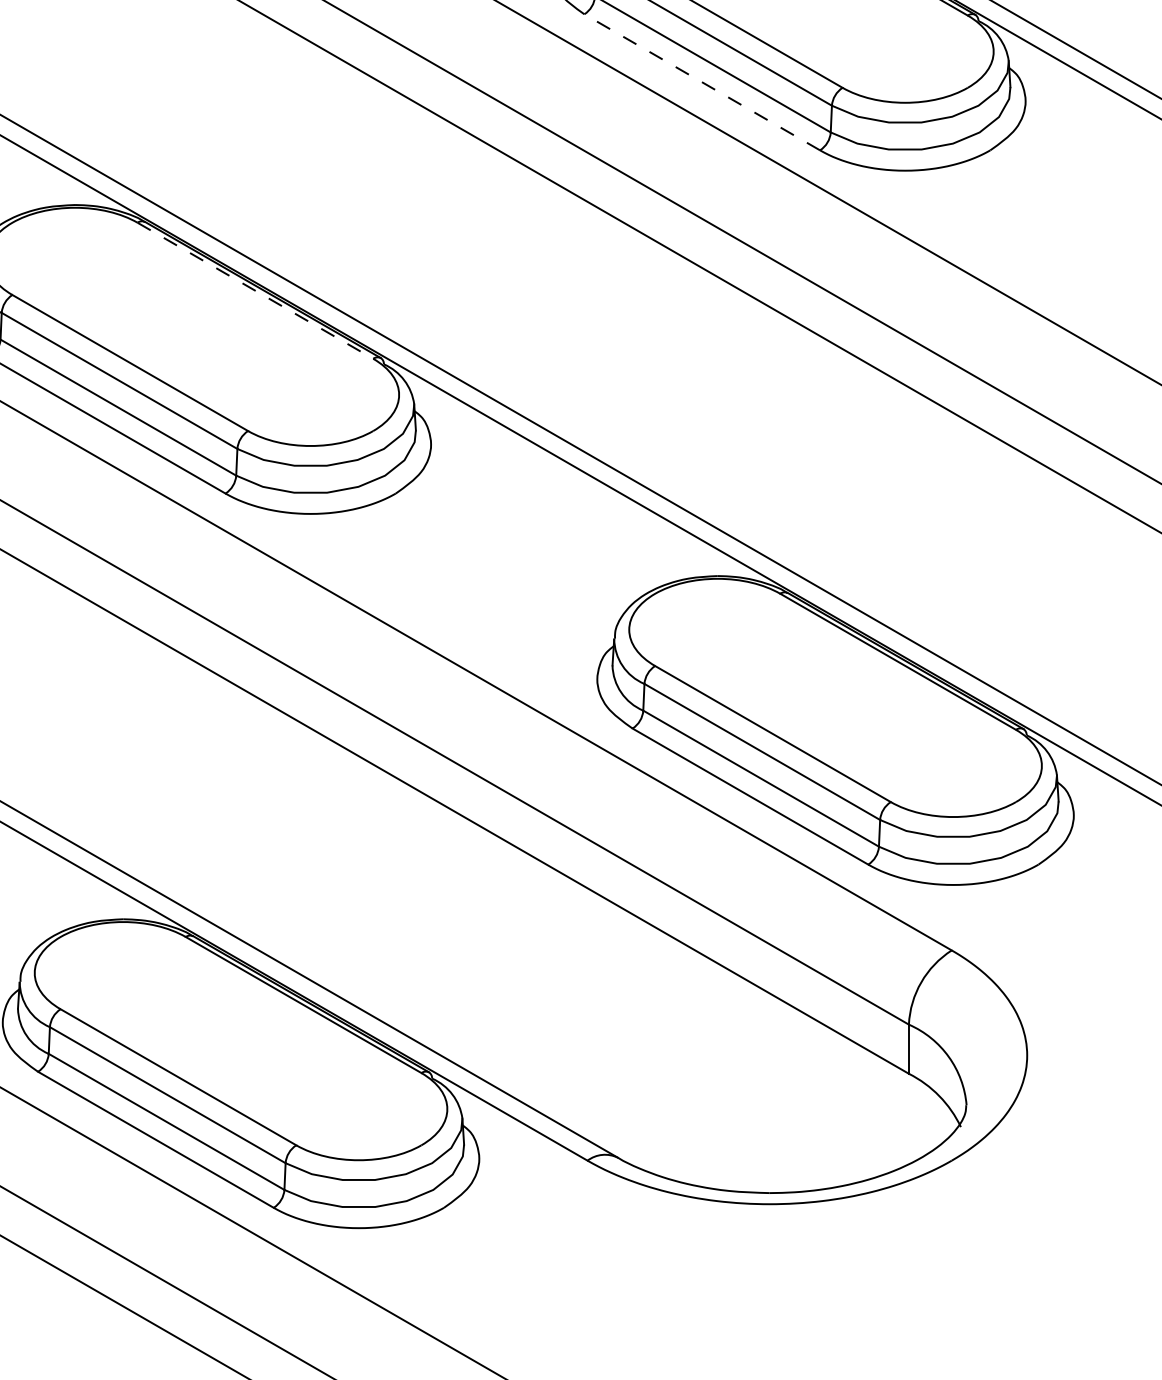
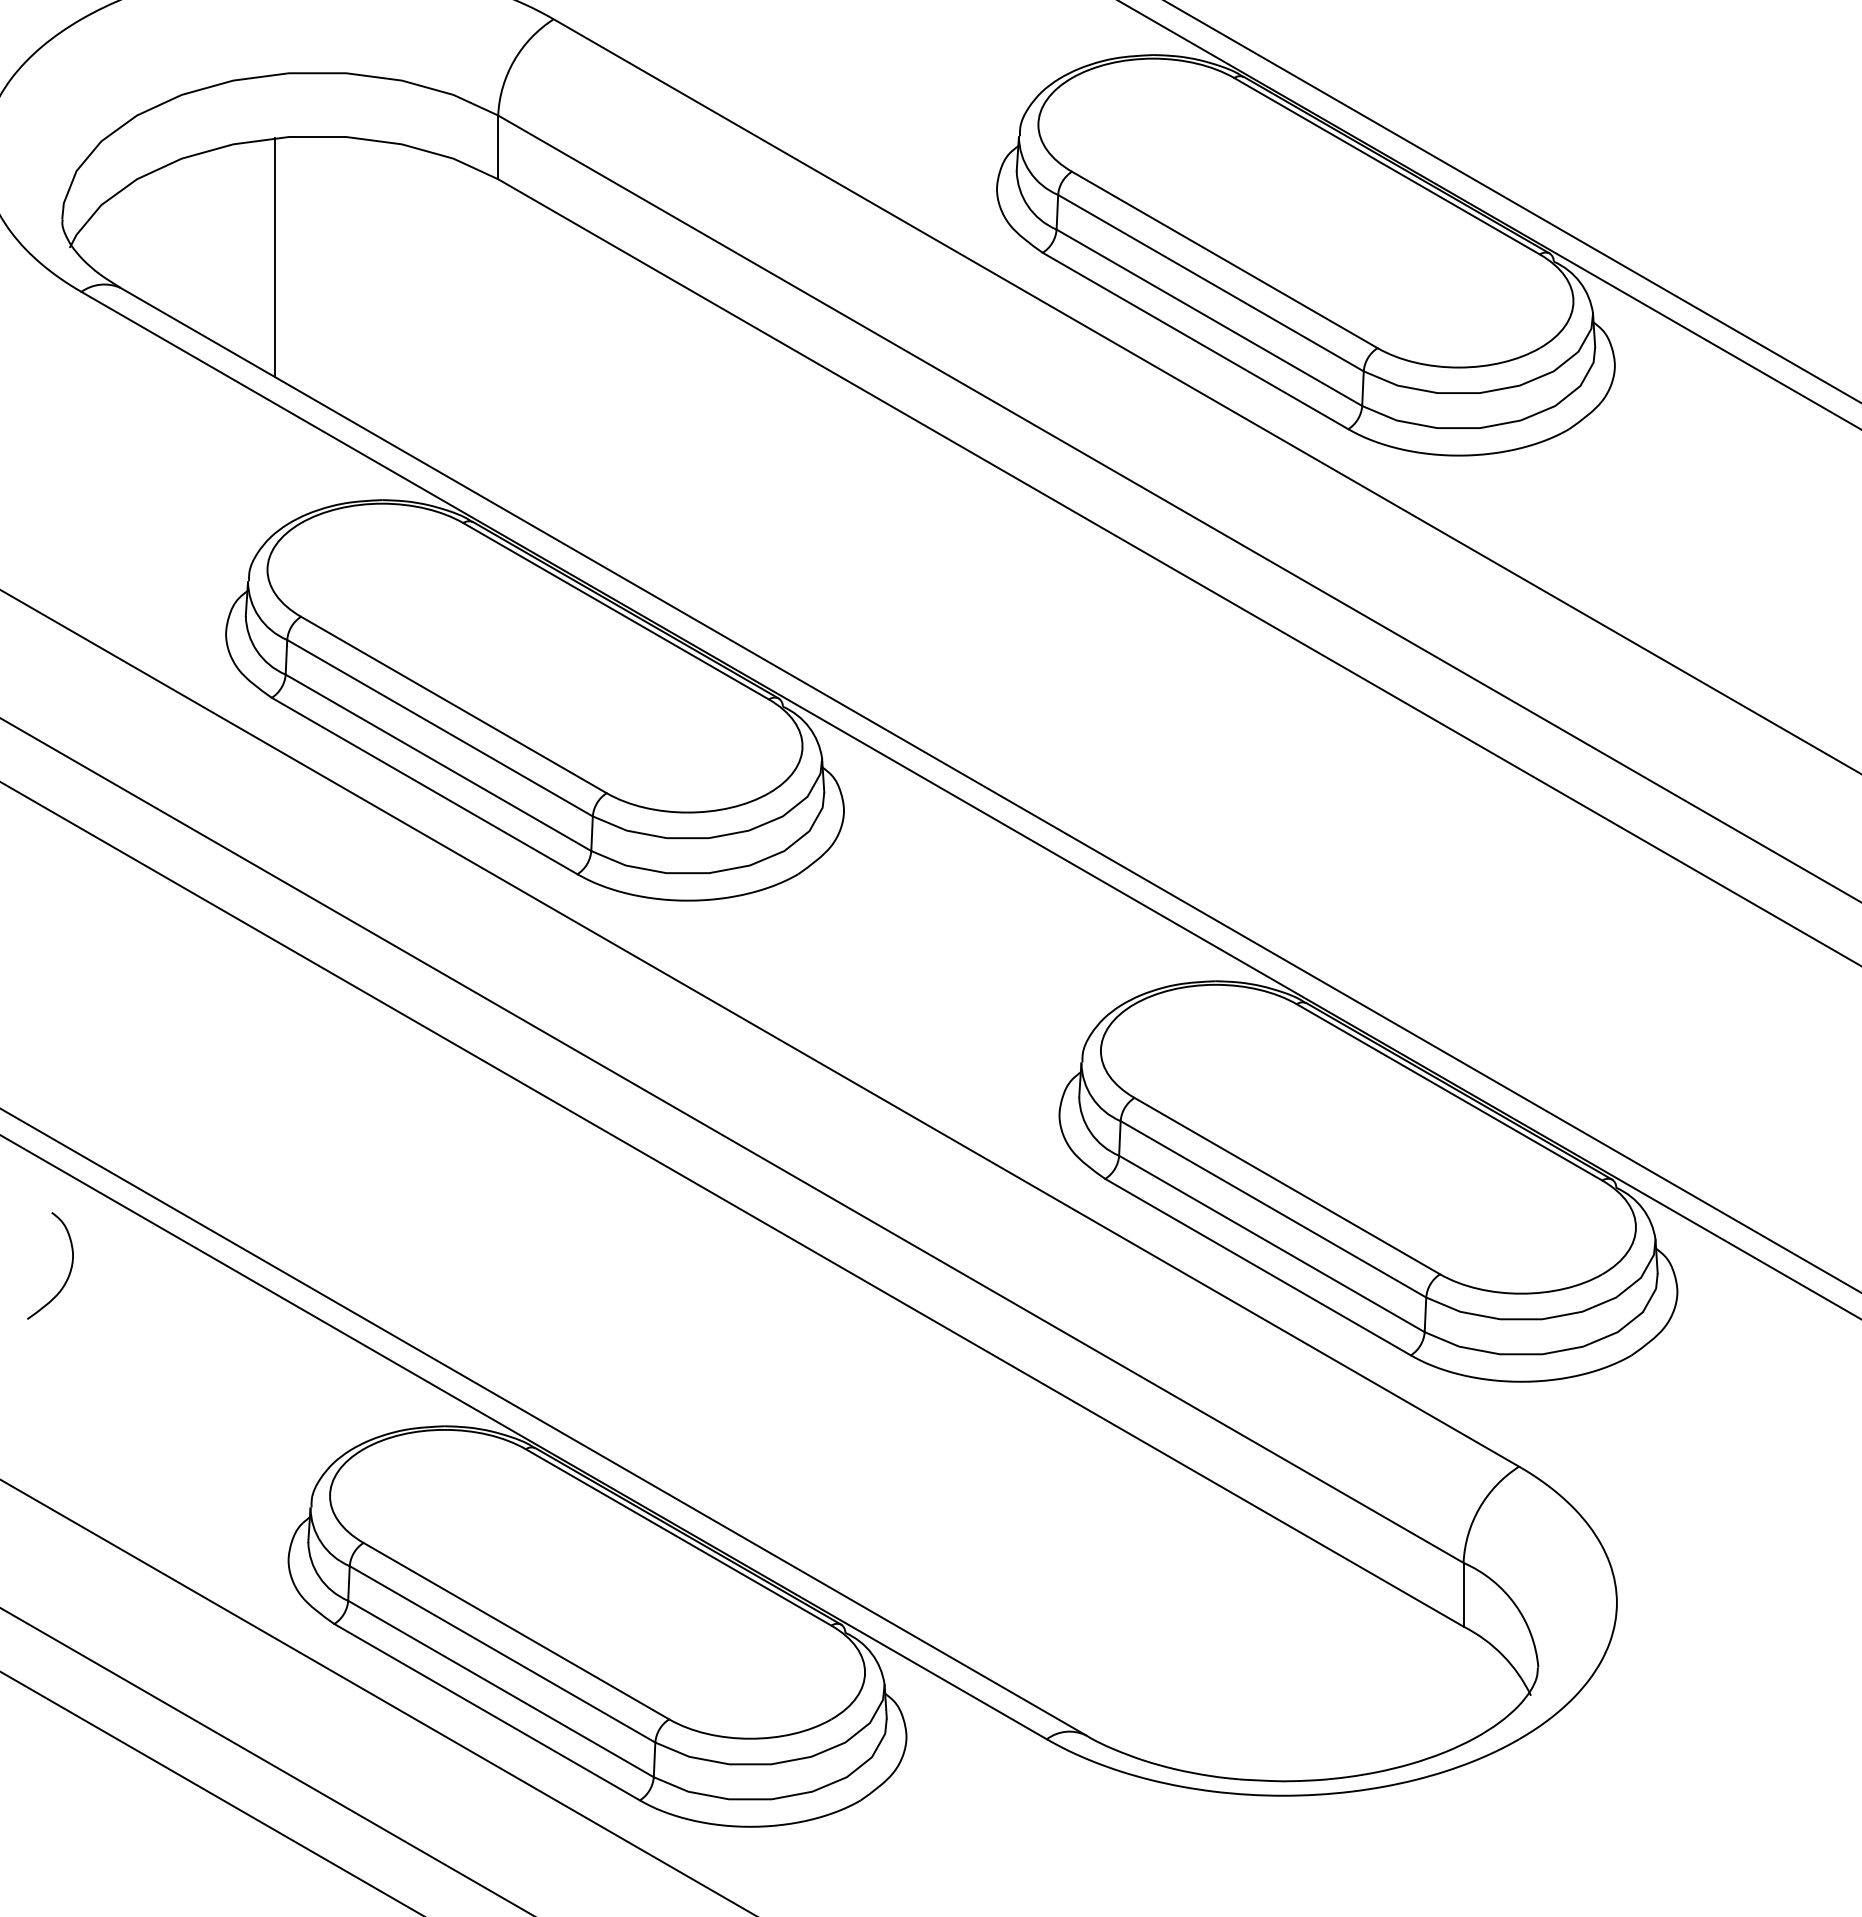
line: (702, 81) -> (1195, 340), dashed -> solid
line: (255, 290) -> (616, 611), dashed -> solid

